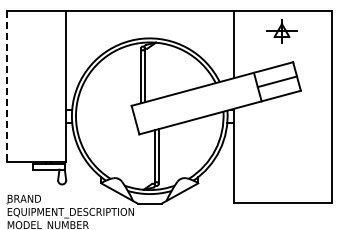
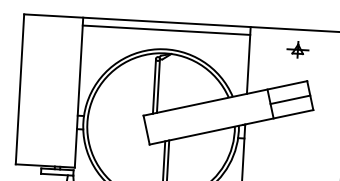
line: (149, 19) -> (166, 30), added
part: (282, 31) -> (298, 49), size x0.71
line: (6, 86) -> (19, 89), dashed -> solid

